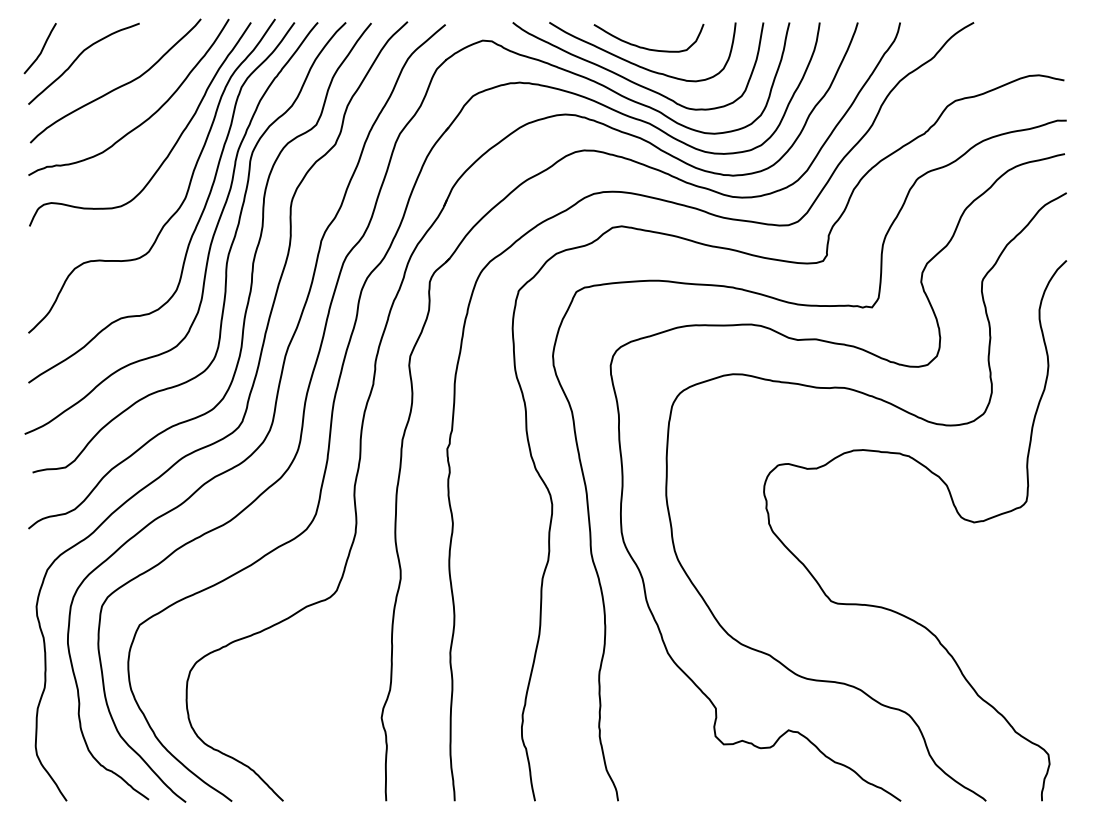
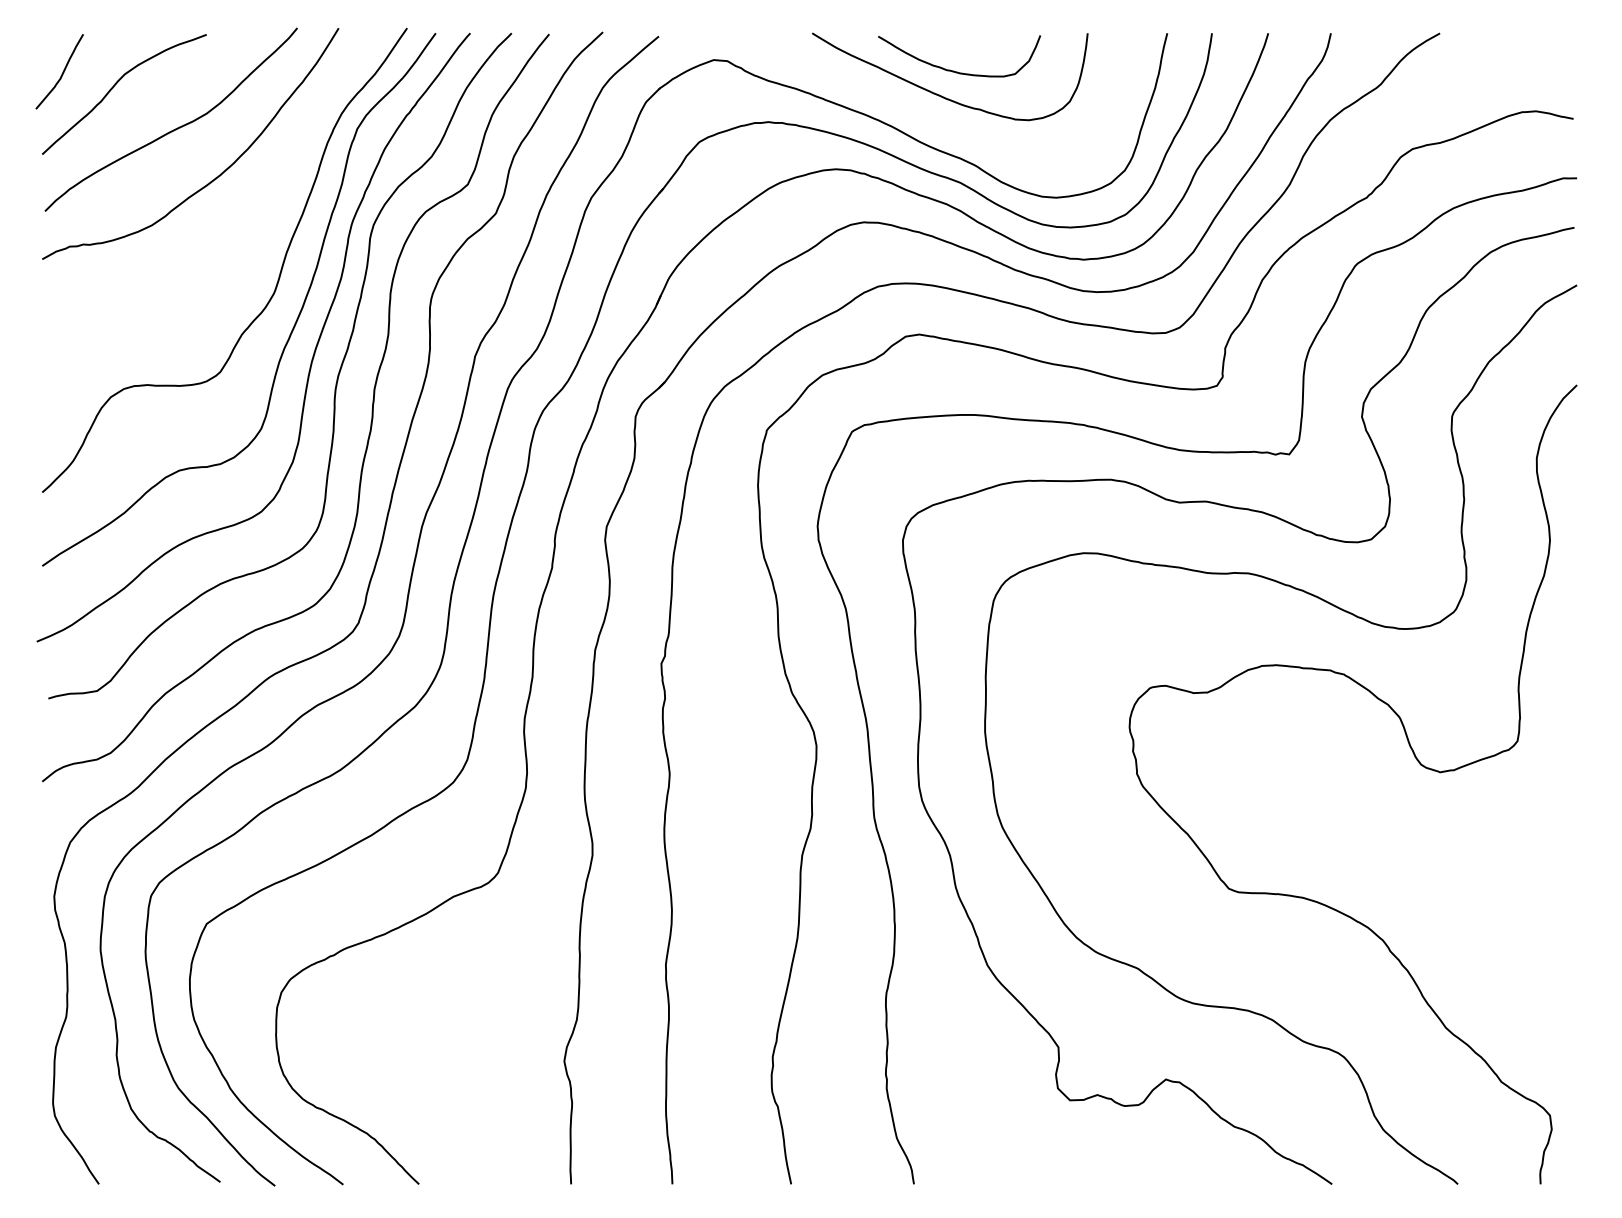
curve: (631, 80) -> (933, 118), removed
curve: (174, 143) -> (258, 212), removed

